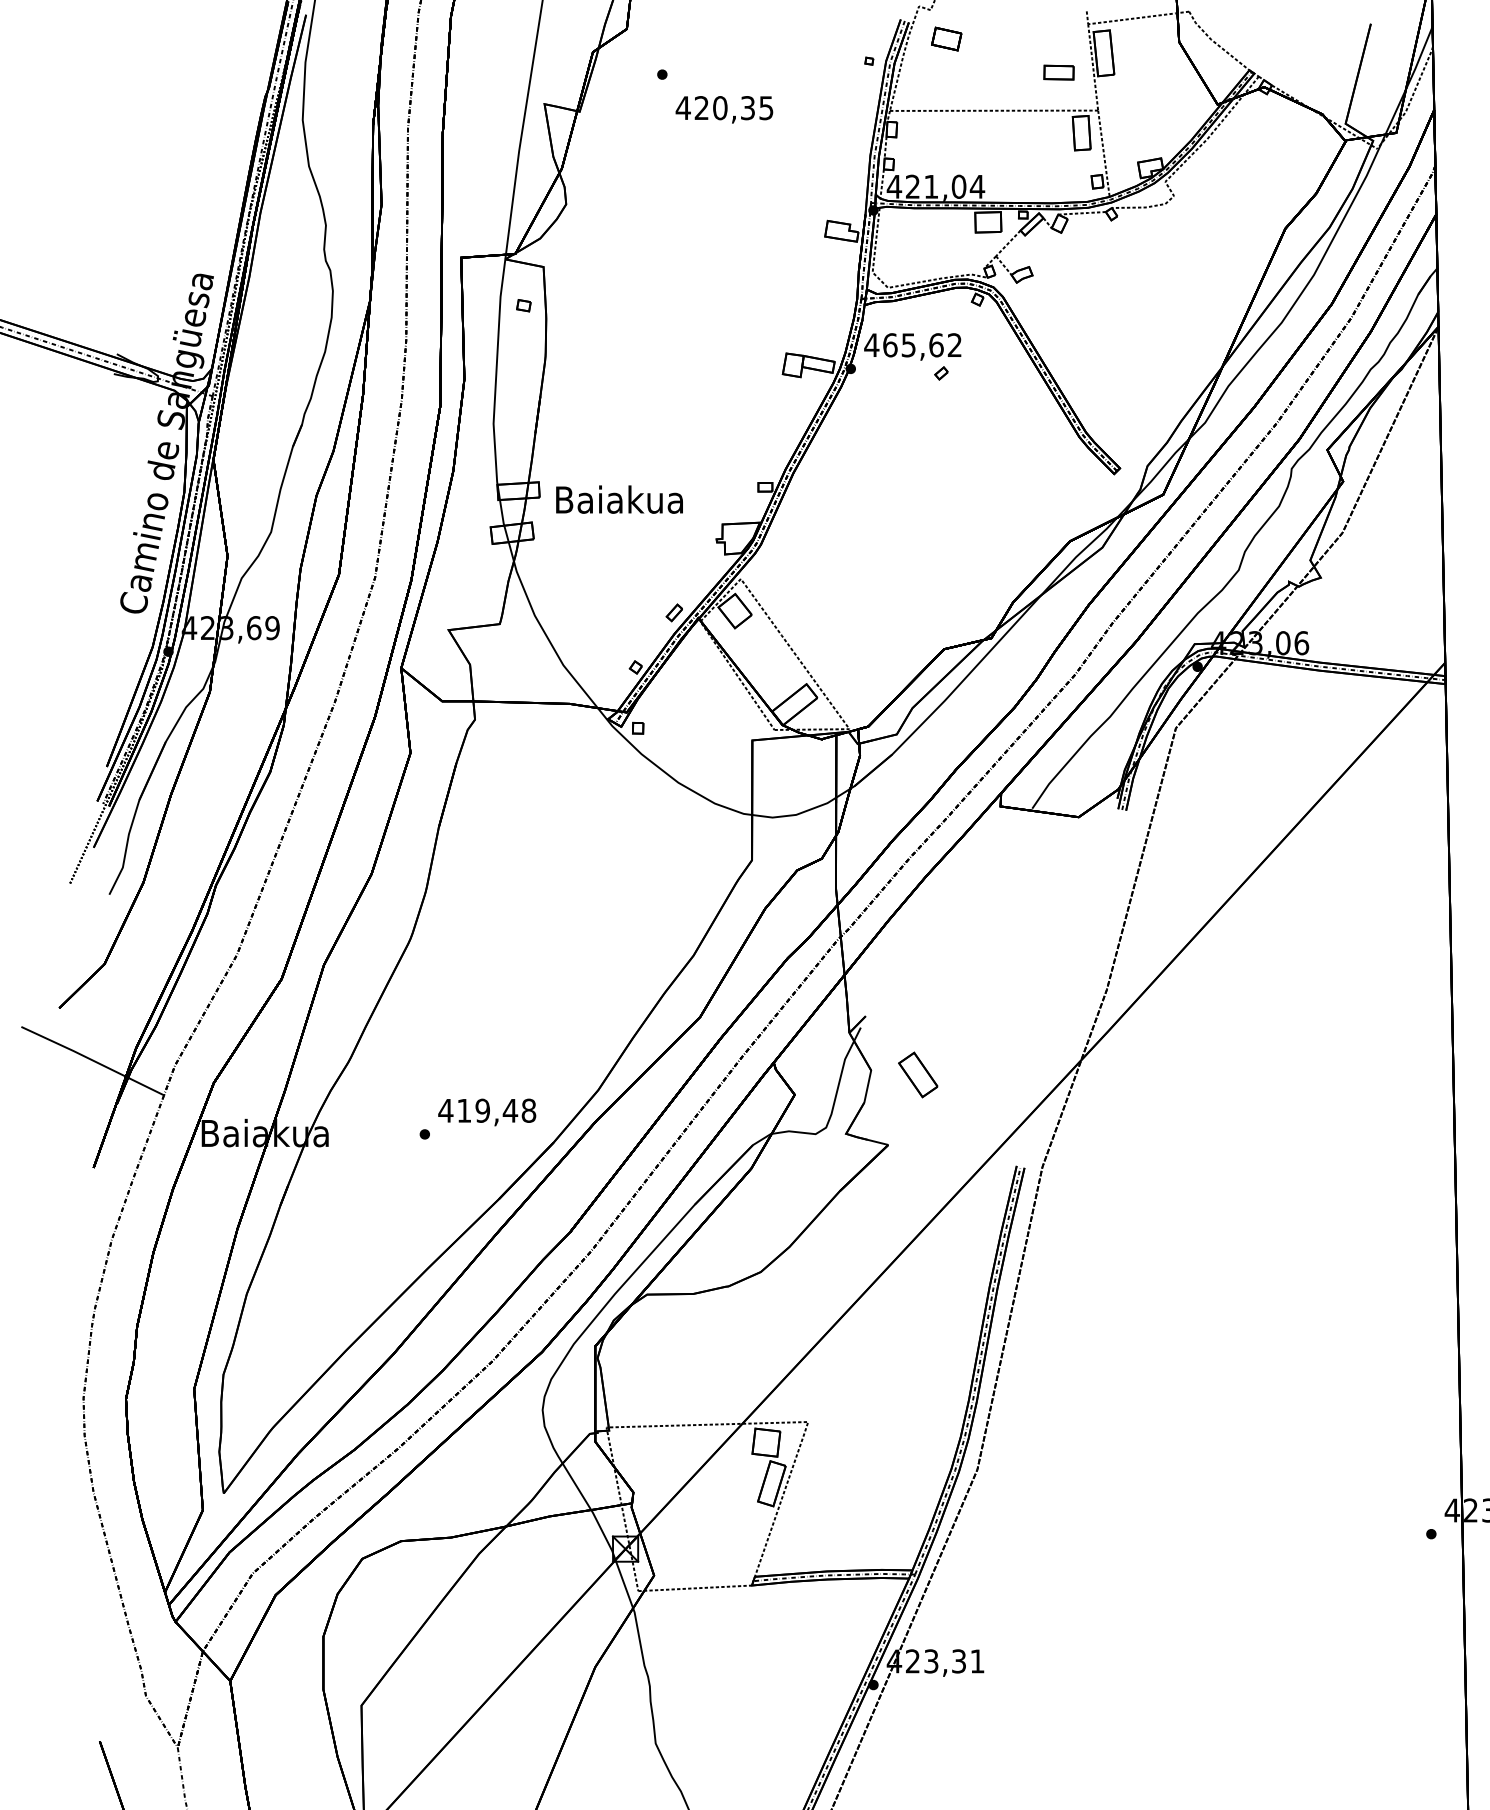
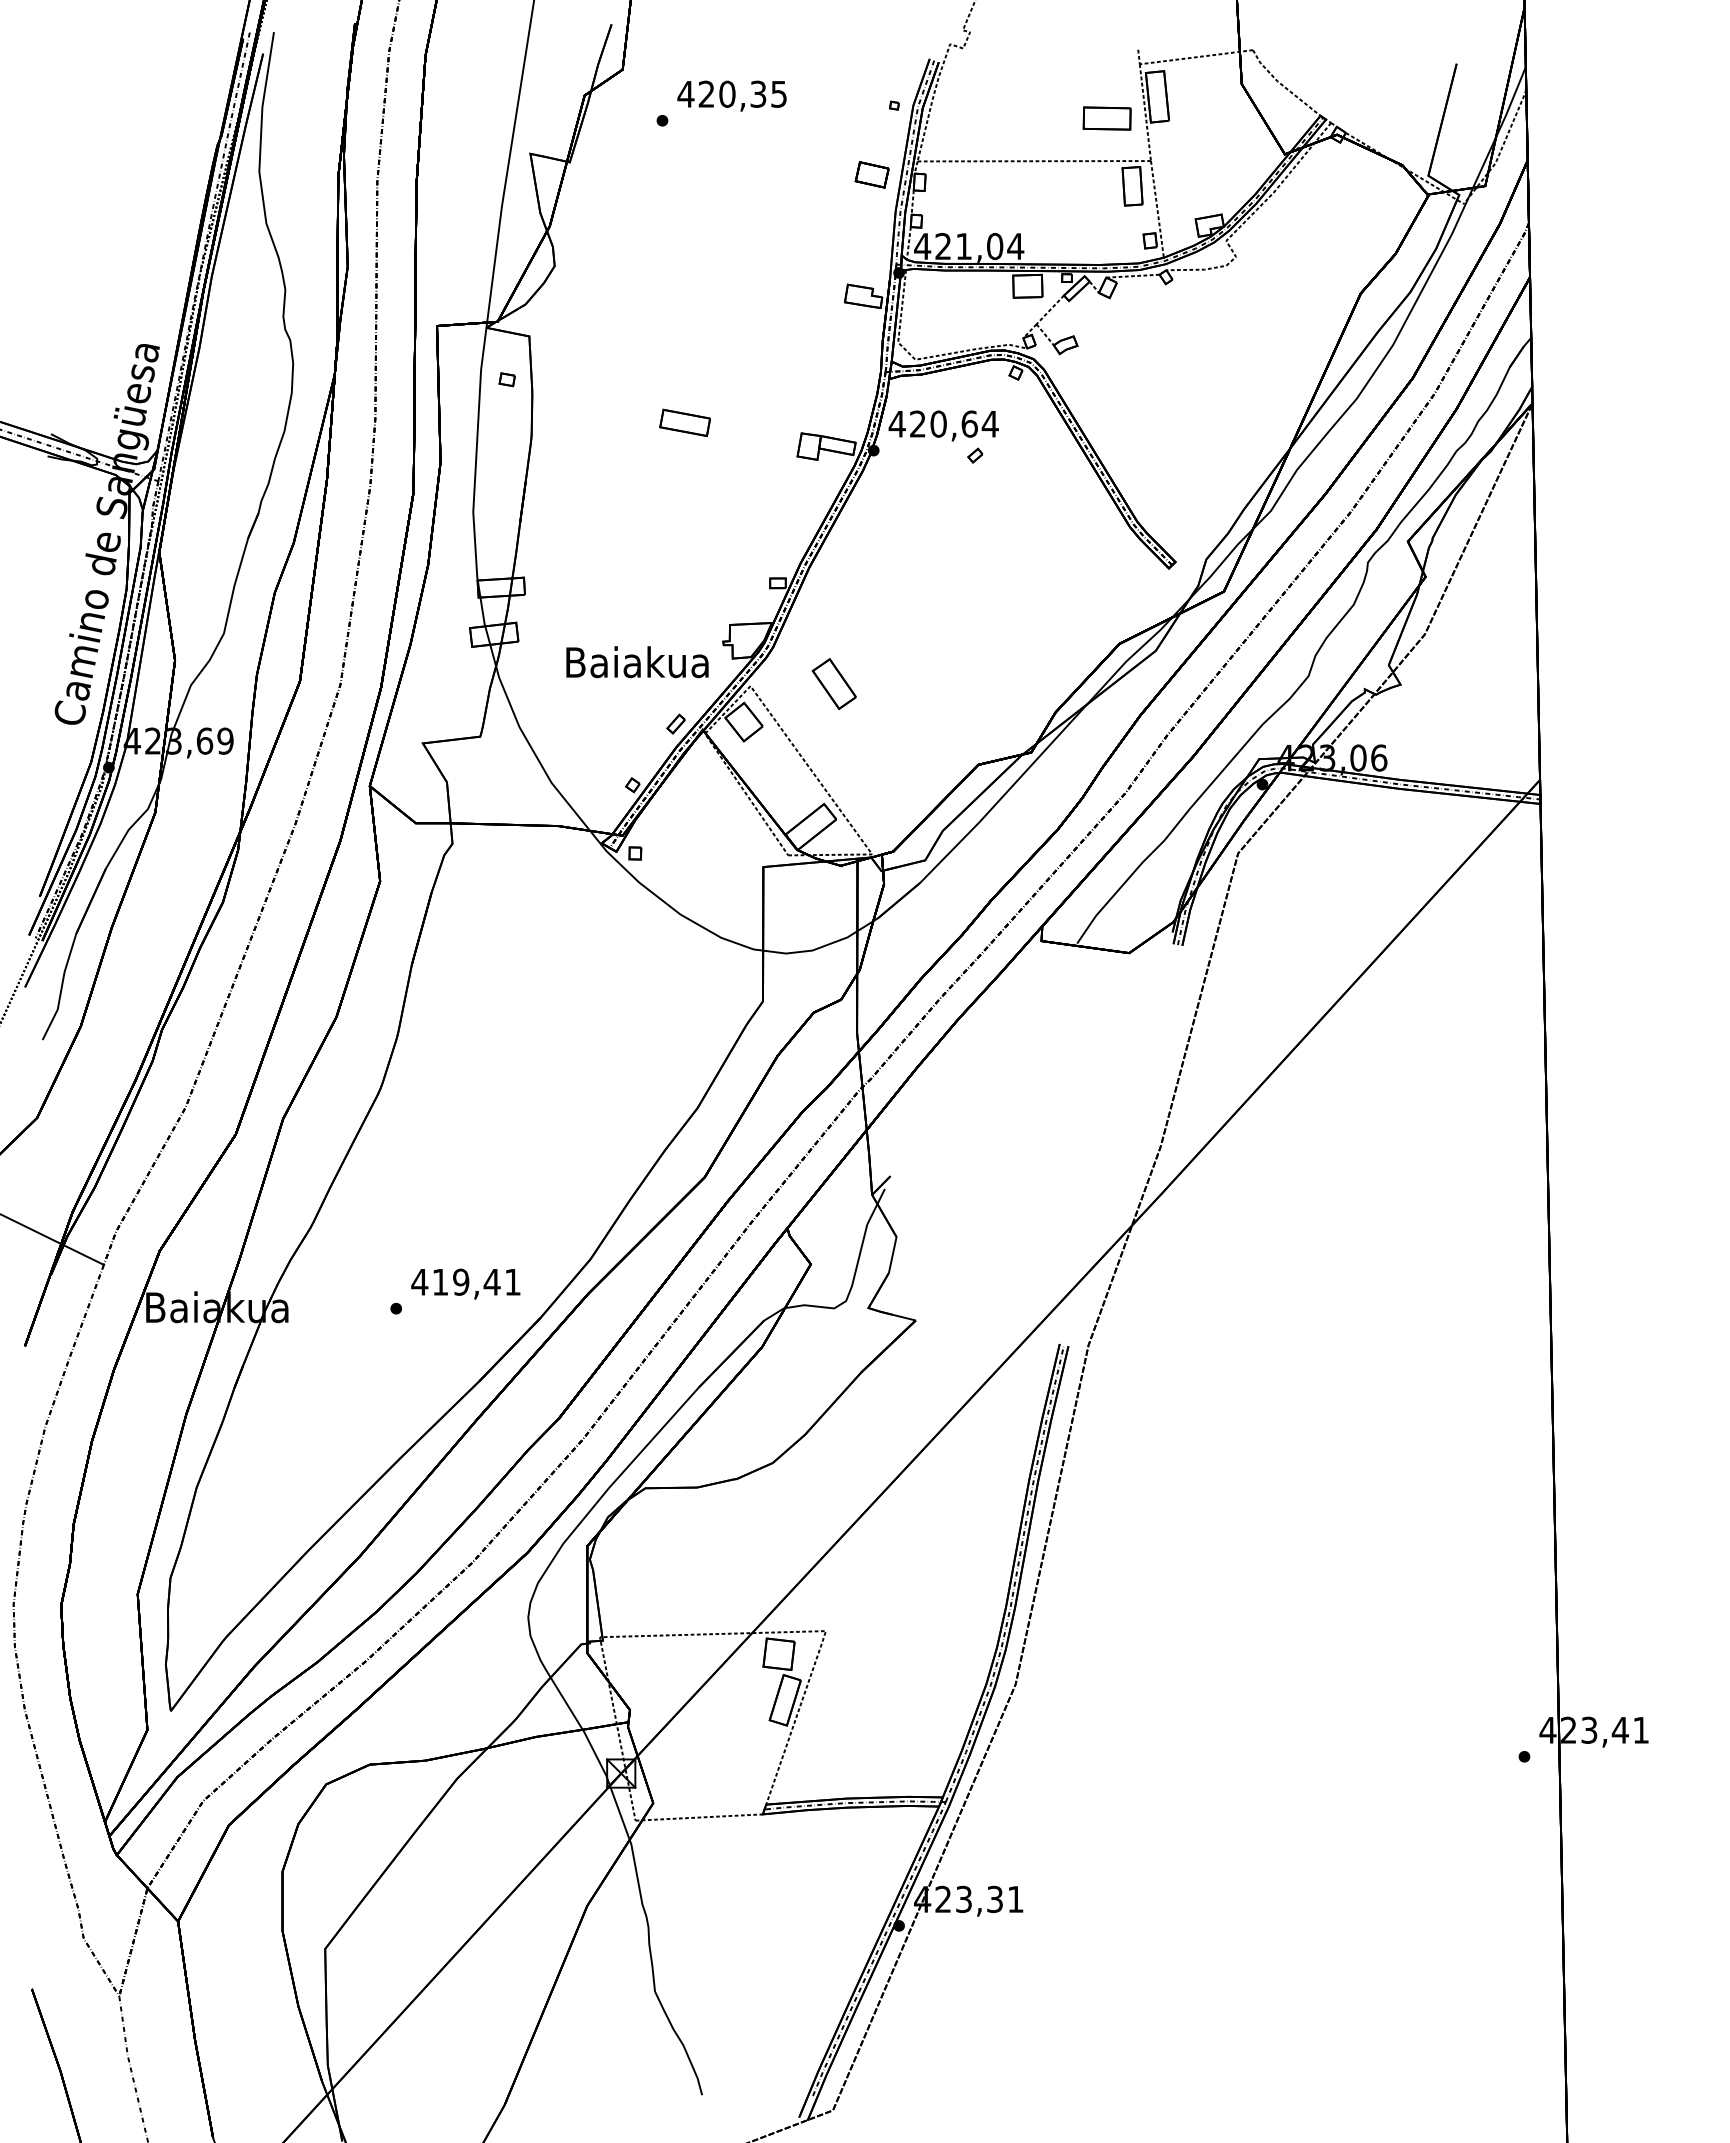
part: (946, 38) -> (871, 174), moved
part: (1058, 72) -> (1106, 118), size x1.43
text: (723, 109) -> (731, 95), moved
part: (682, 343) -> (684, 422), added
text: (922, 344) -> (954, 423), 465,62 -> 420,64
text: (619, 499) -> (637, 662), moved
part: (917, 1074) -> (833, 683), moved
text: (528, 1110) -> (512, 1281), 419,48 -> 419,41

